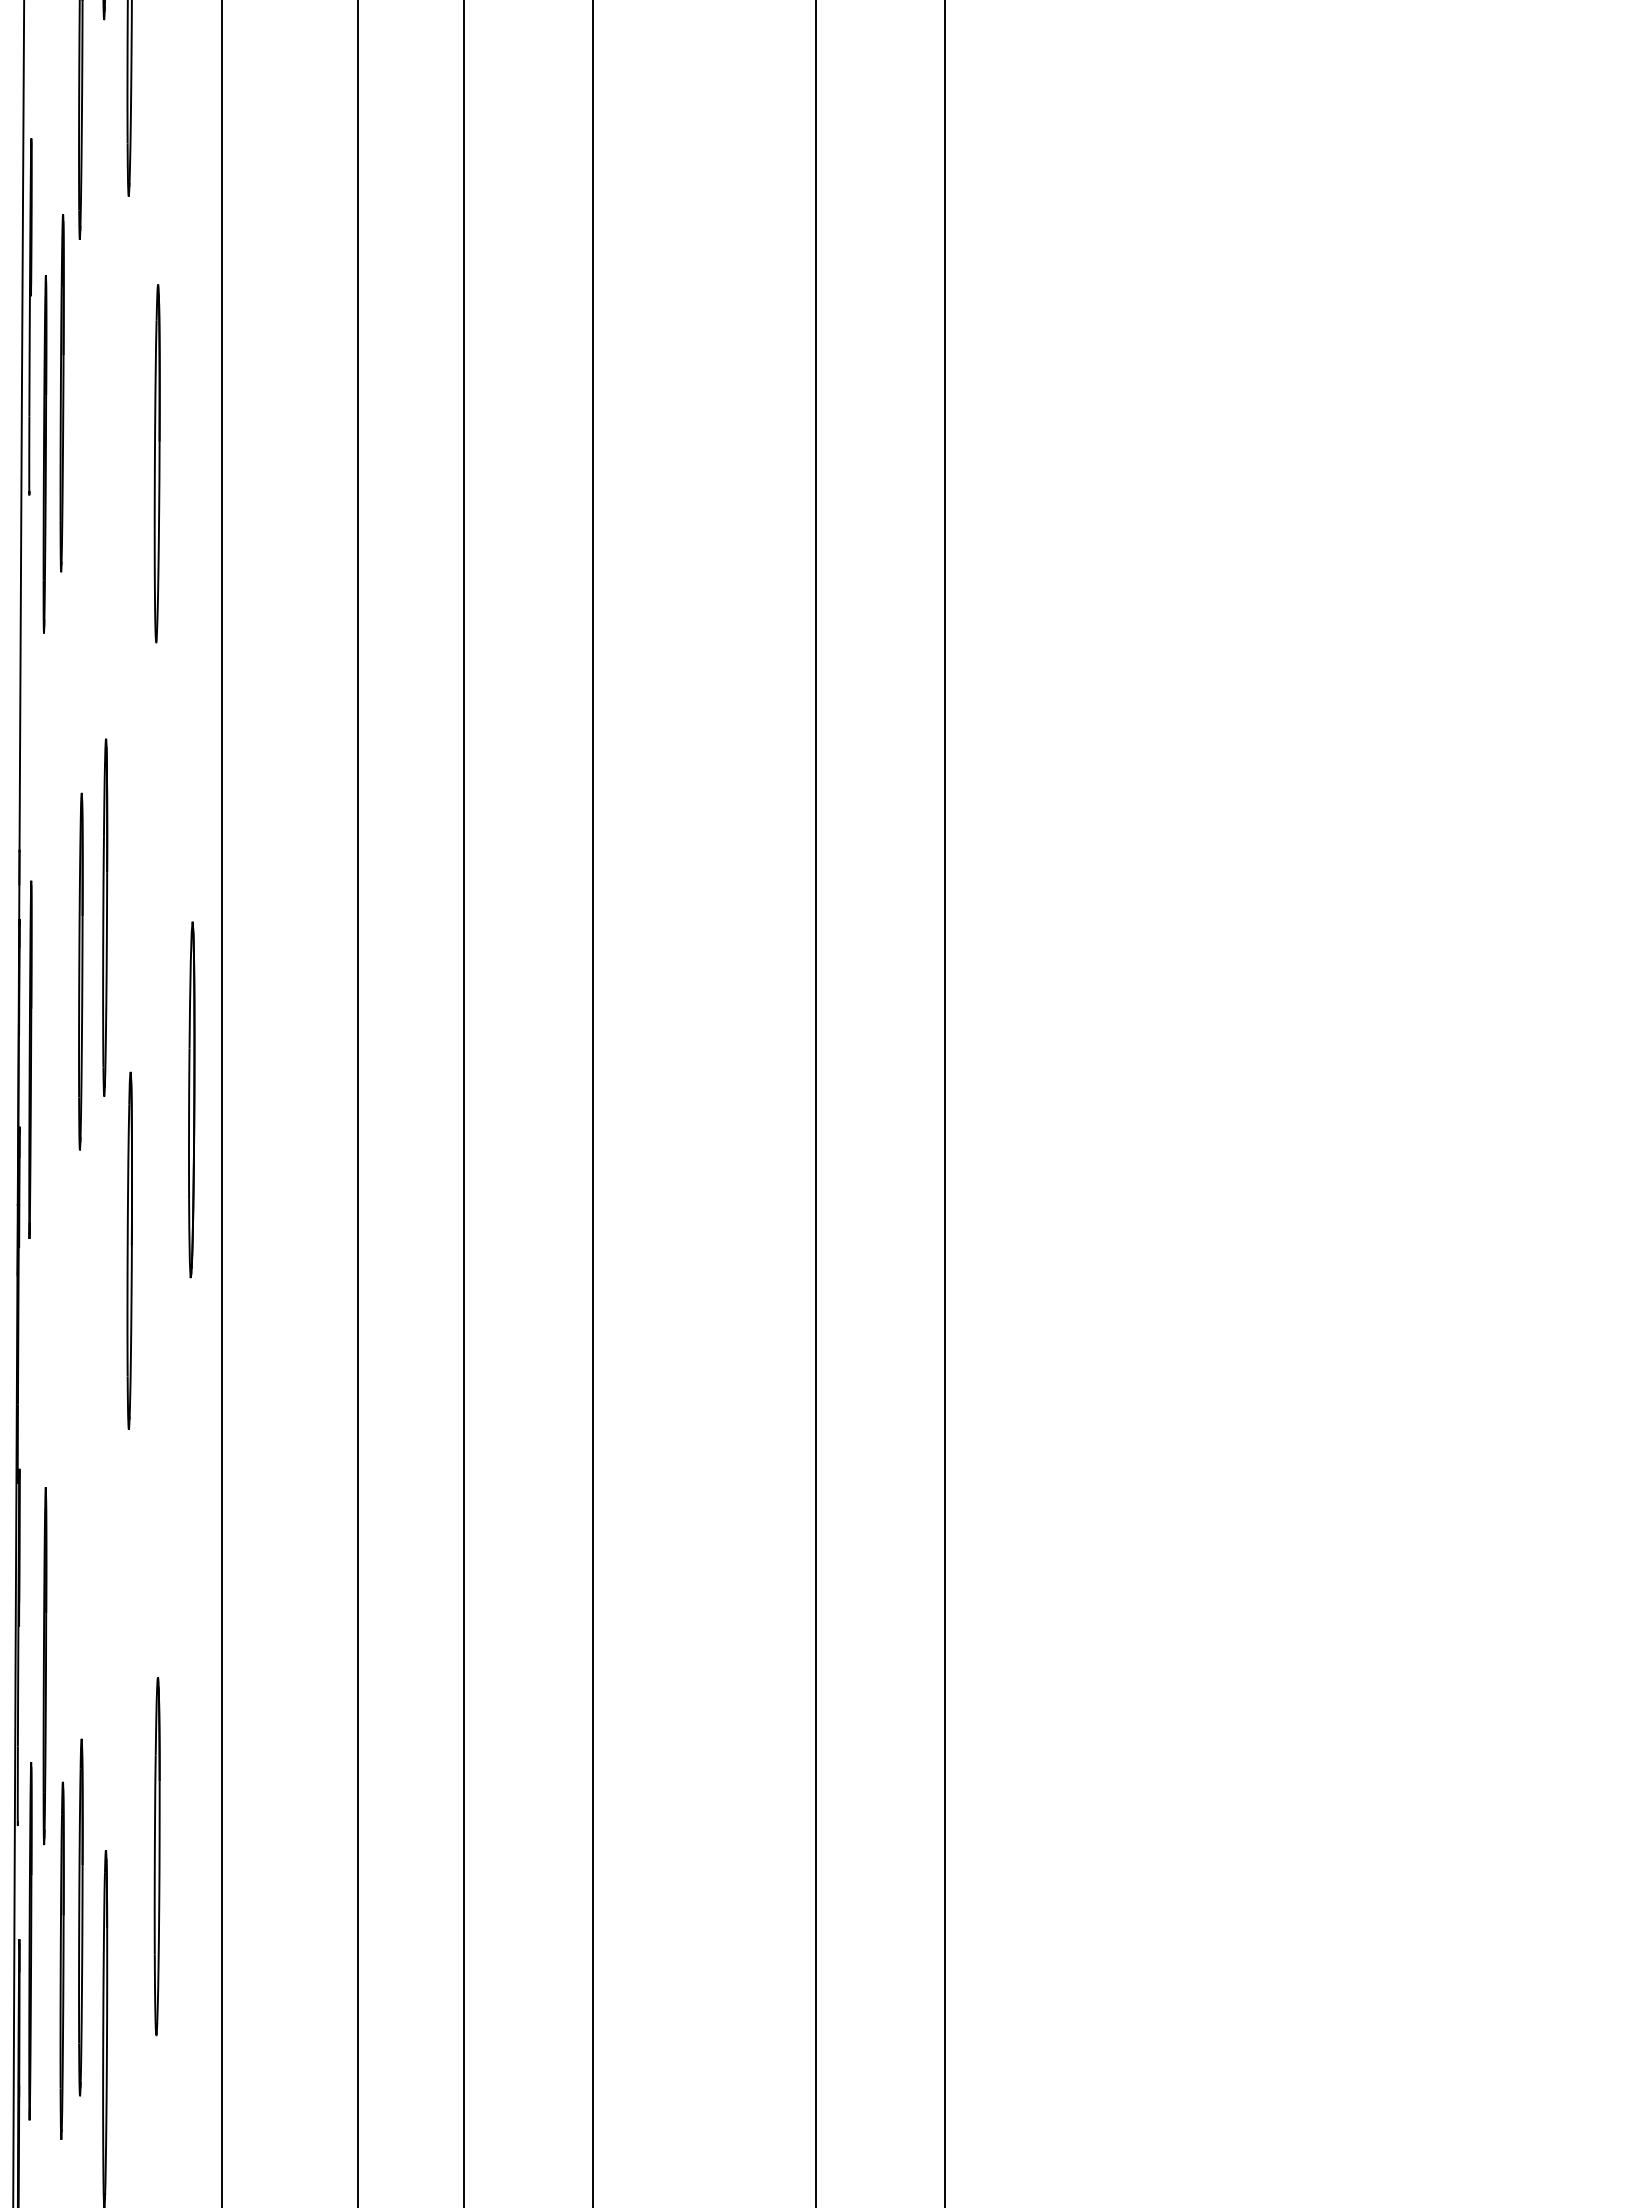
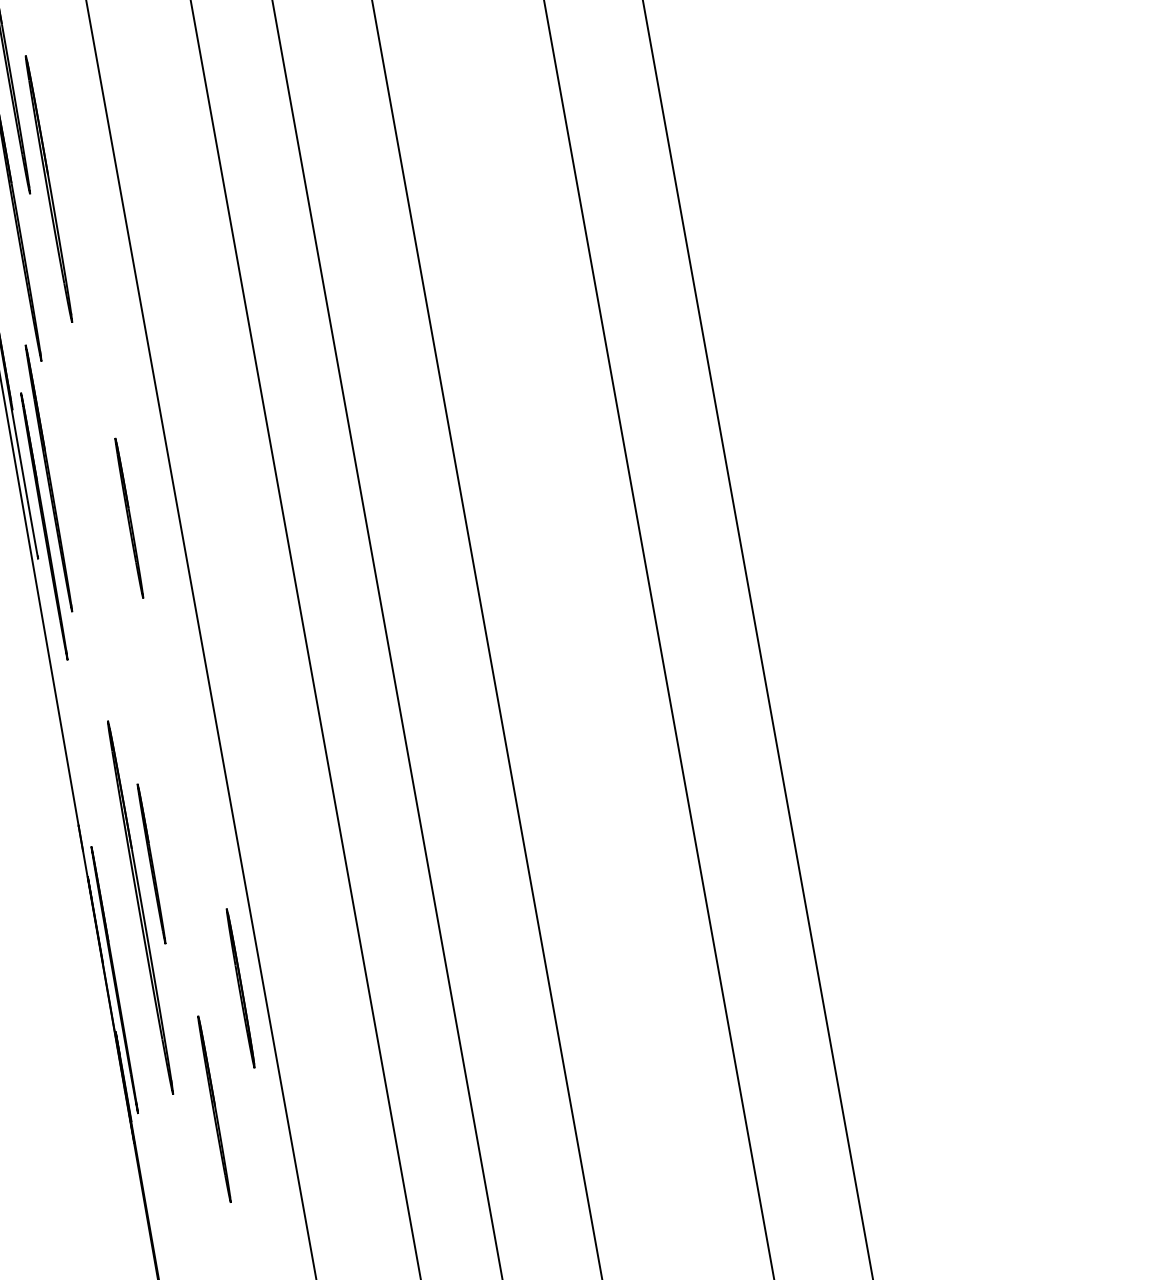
part: (156, 463) -> (128, 518), size x0.6
part: (105, 917) -> (151, 863), size x0.6
part: (80, 971) -> (140, 907), size x1.4
part: (191, 1099) -> (240, 988), size x0.6
part: (129, 1250) -> (214, 1109), size x0.7

